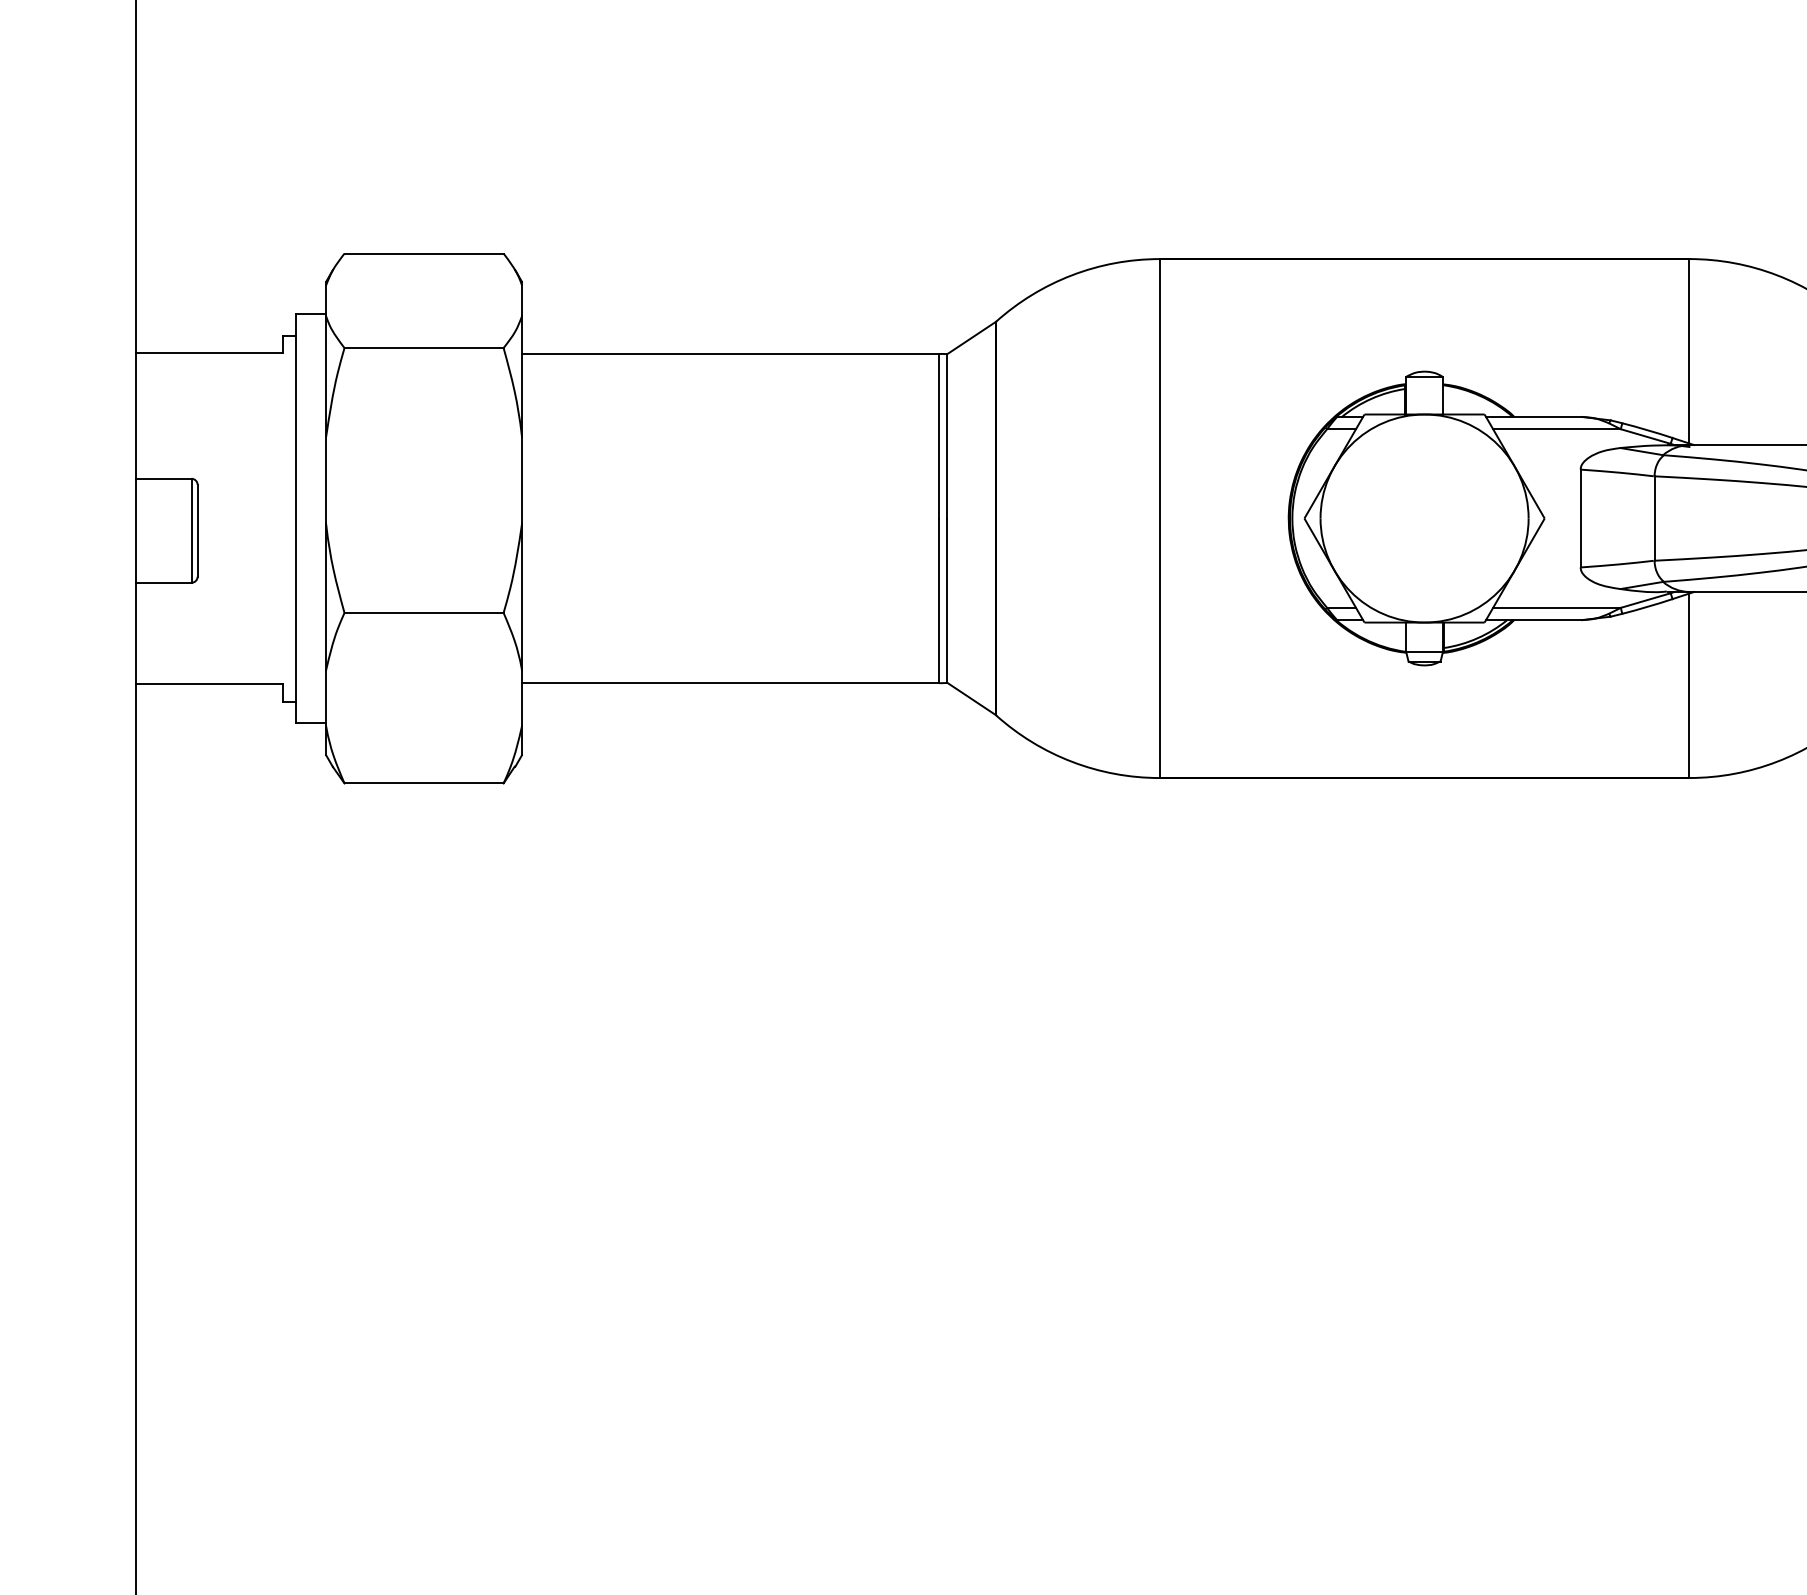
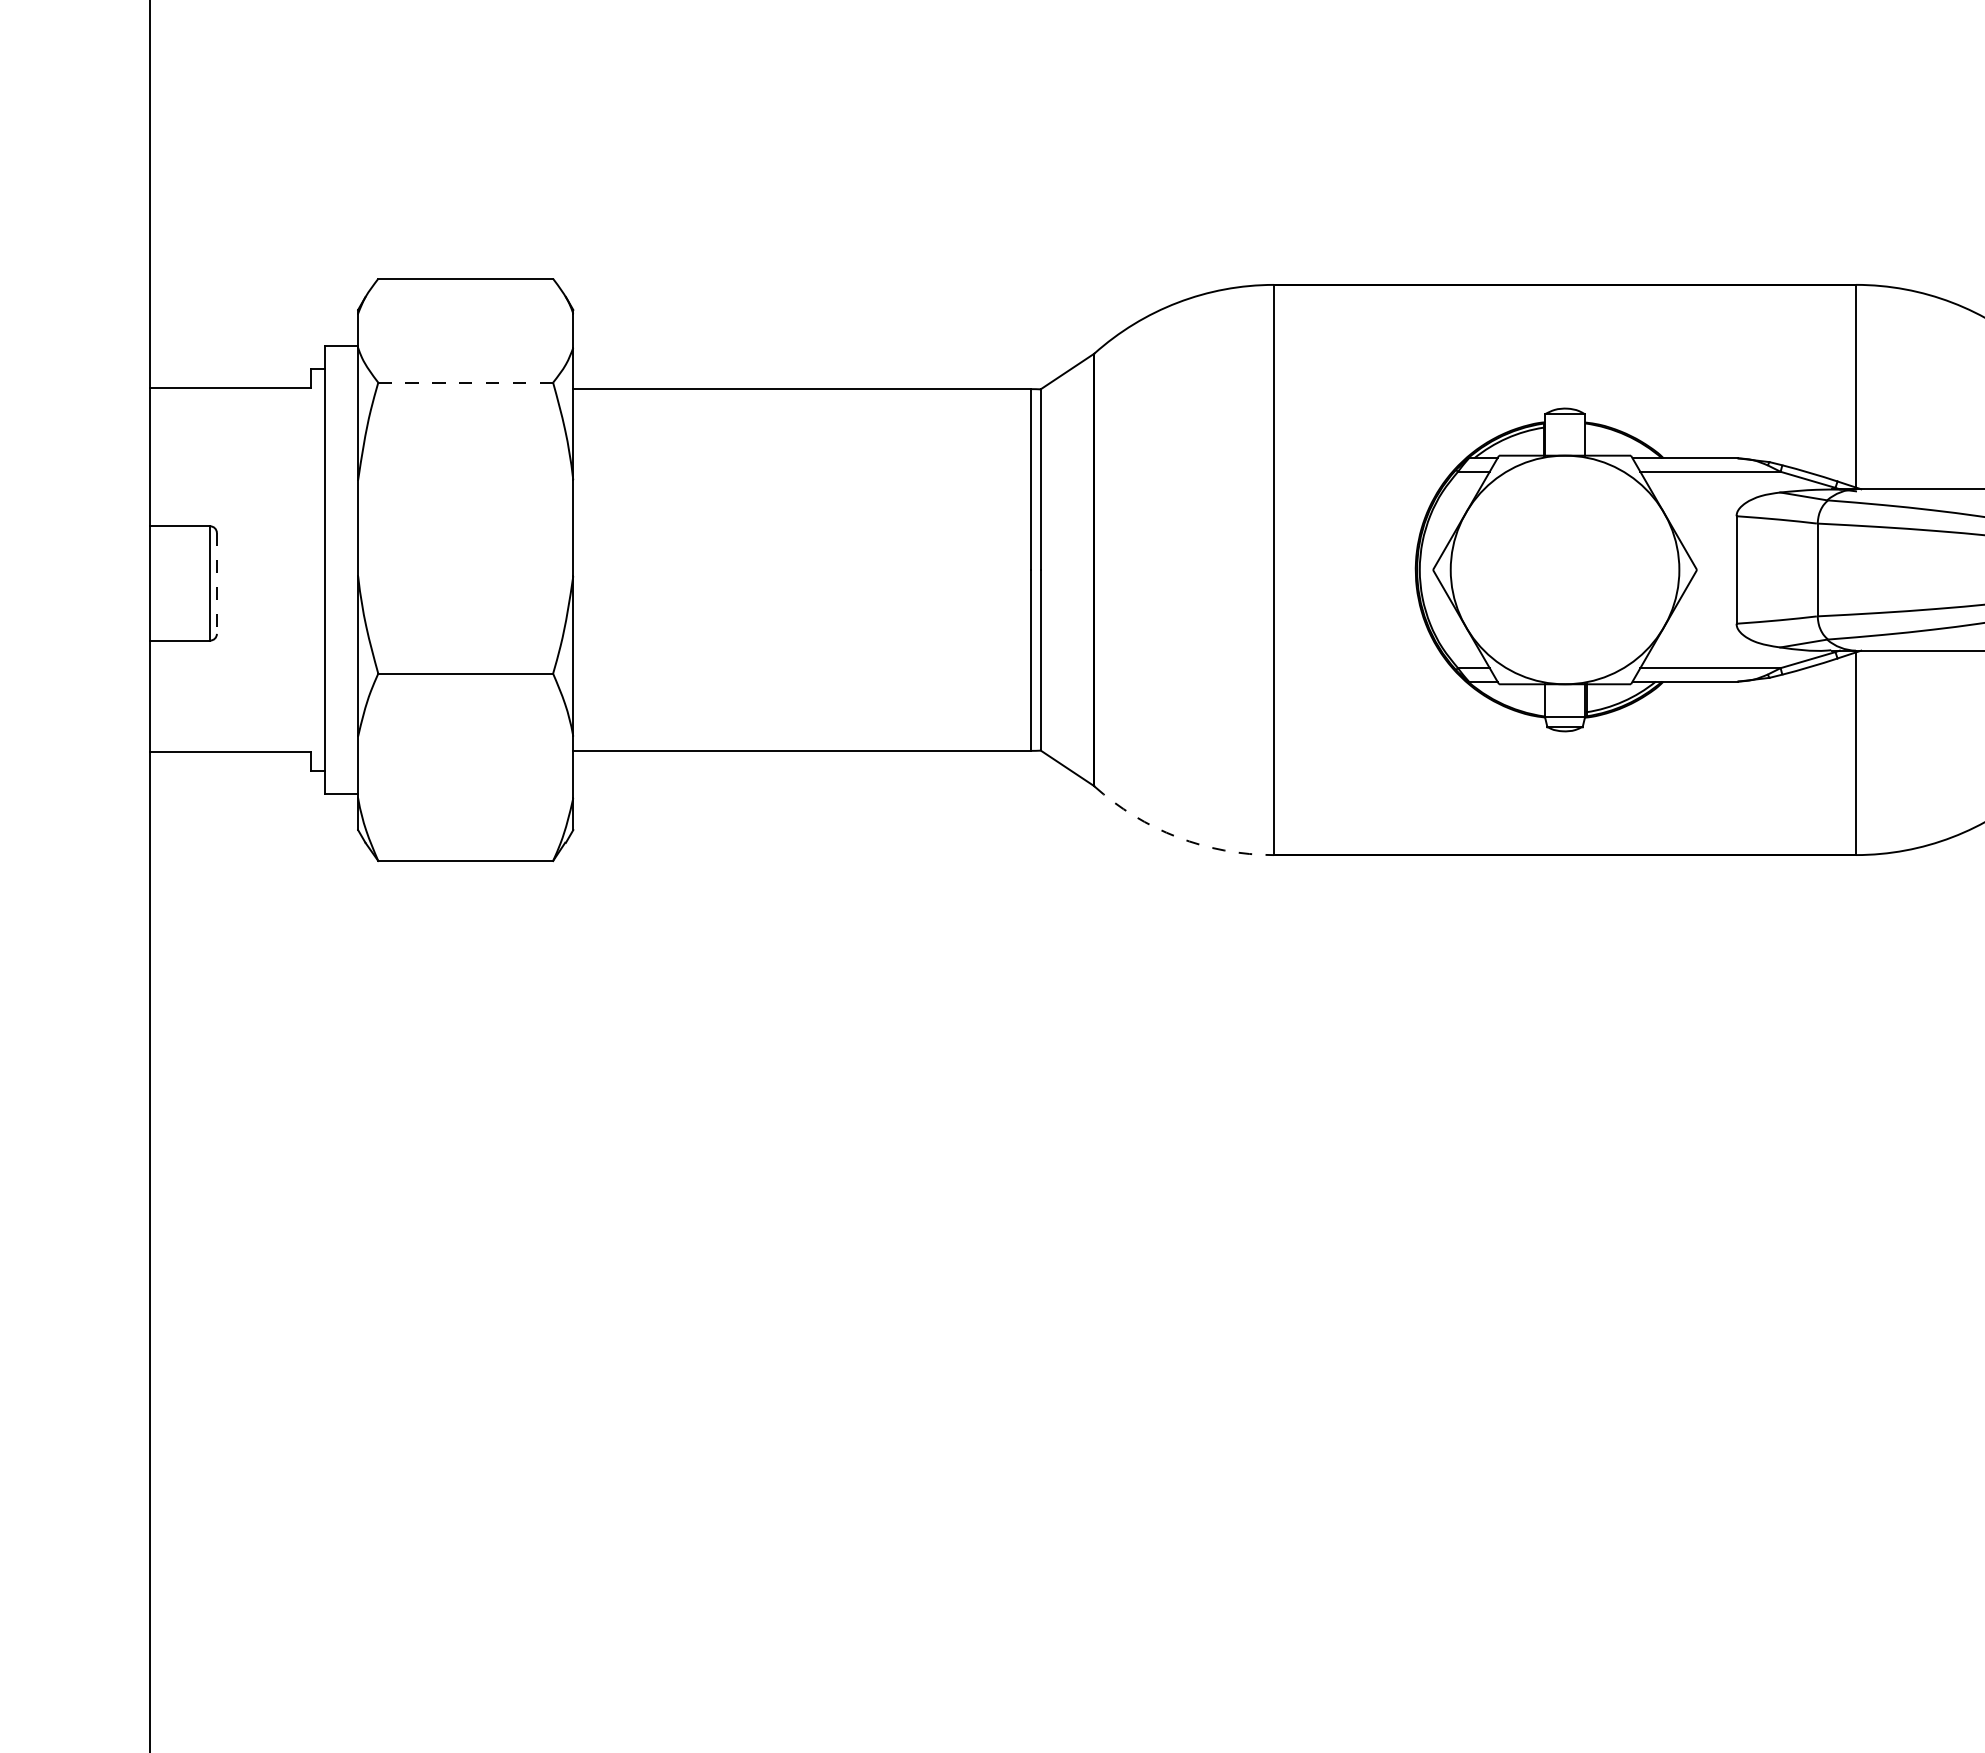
line: (423, 347) -> (465, 382), solid -> dashed
line: (197, 530) -> (216, 583), solid -> dashed
arc: (1071, 762) -> (1177, 837), solid -> dashed

